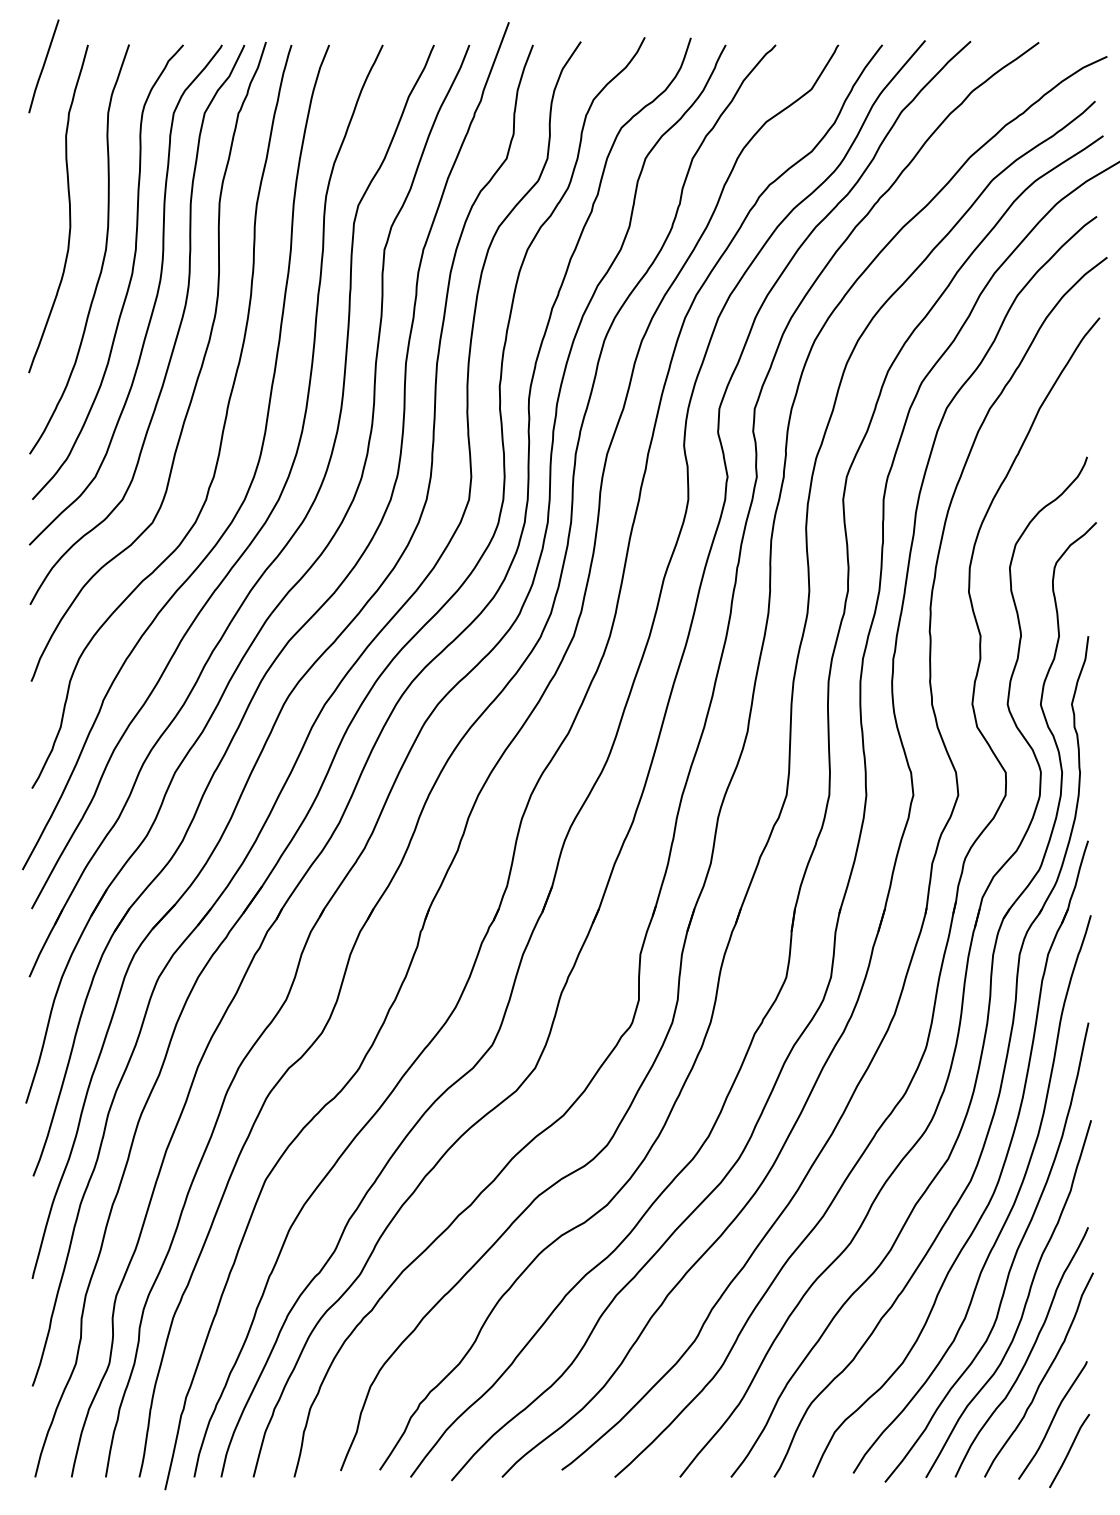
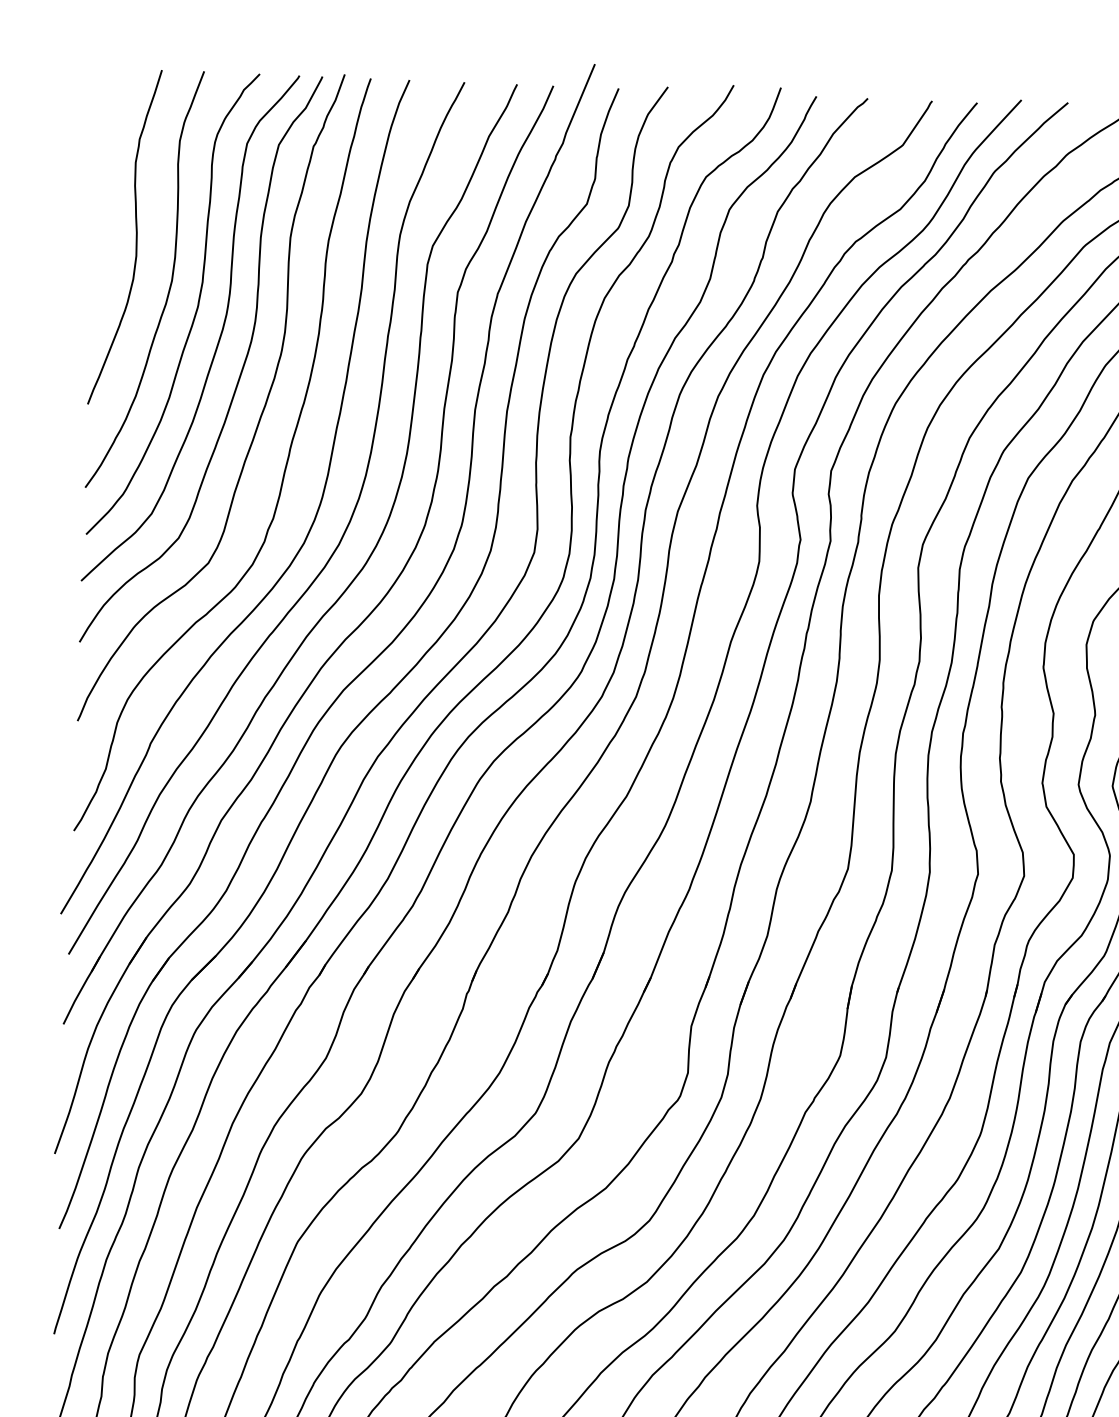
line: (43, 66) -> (115, 90), removed

